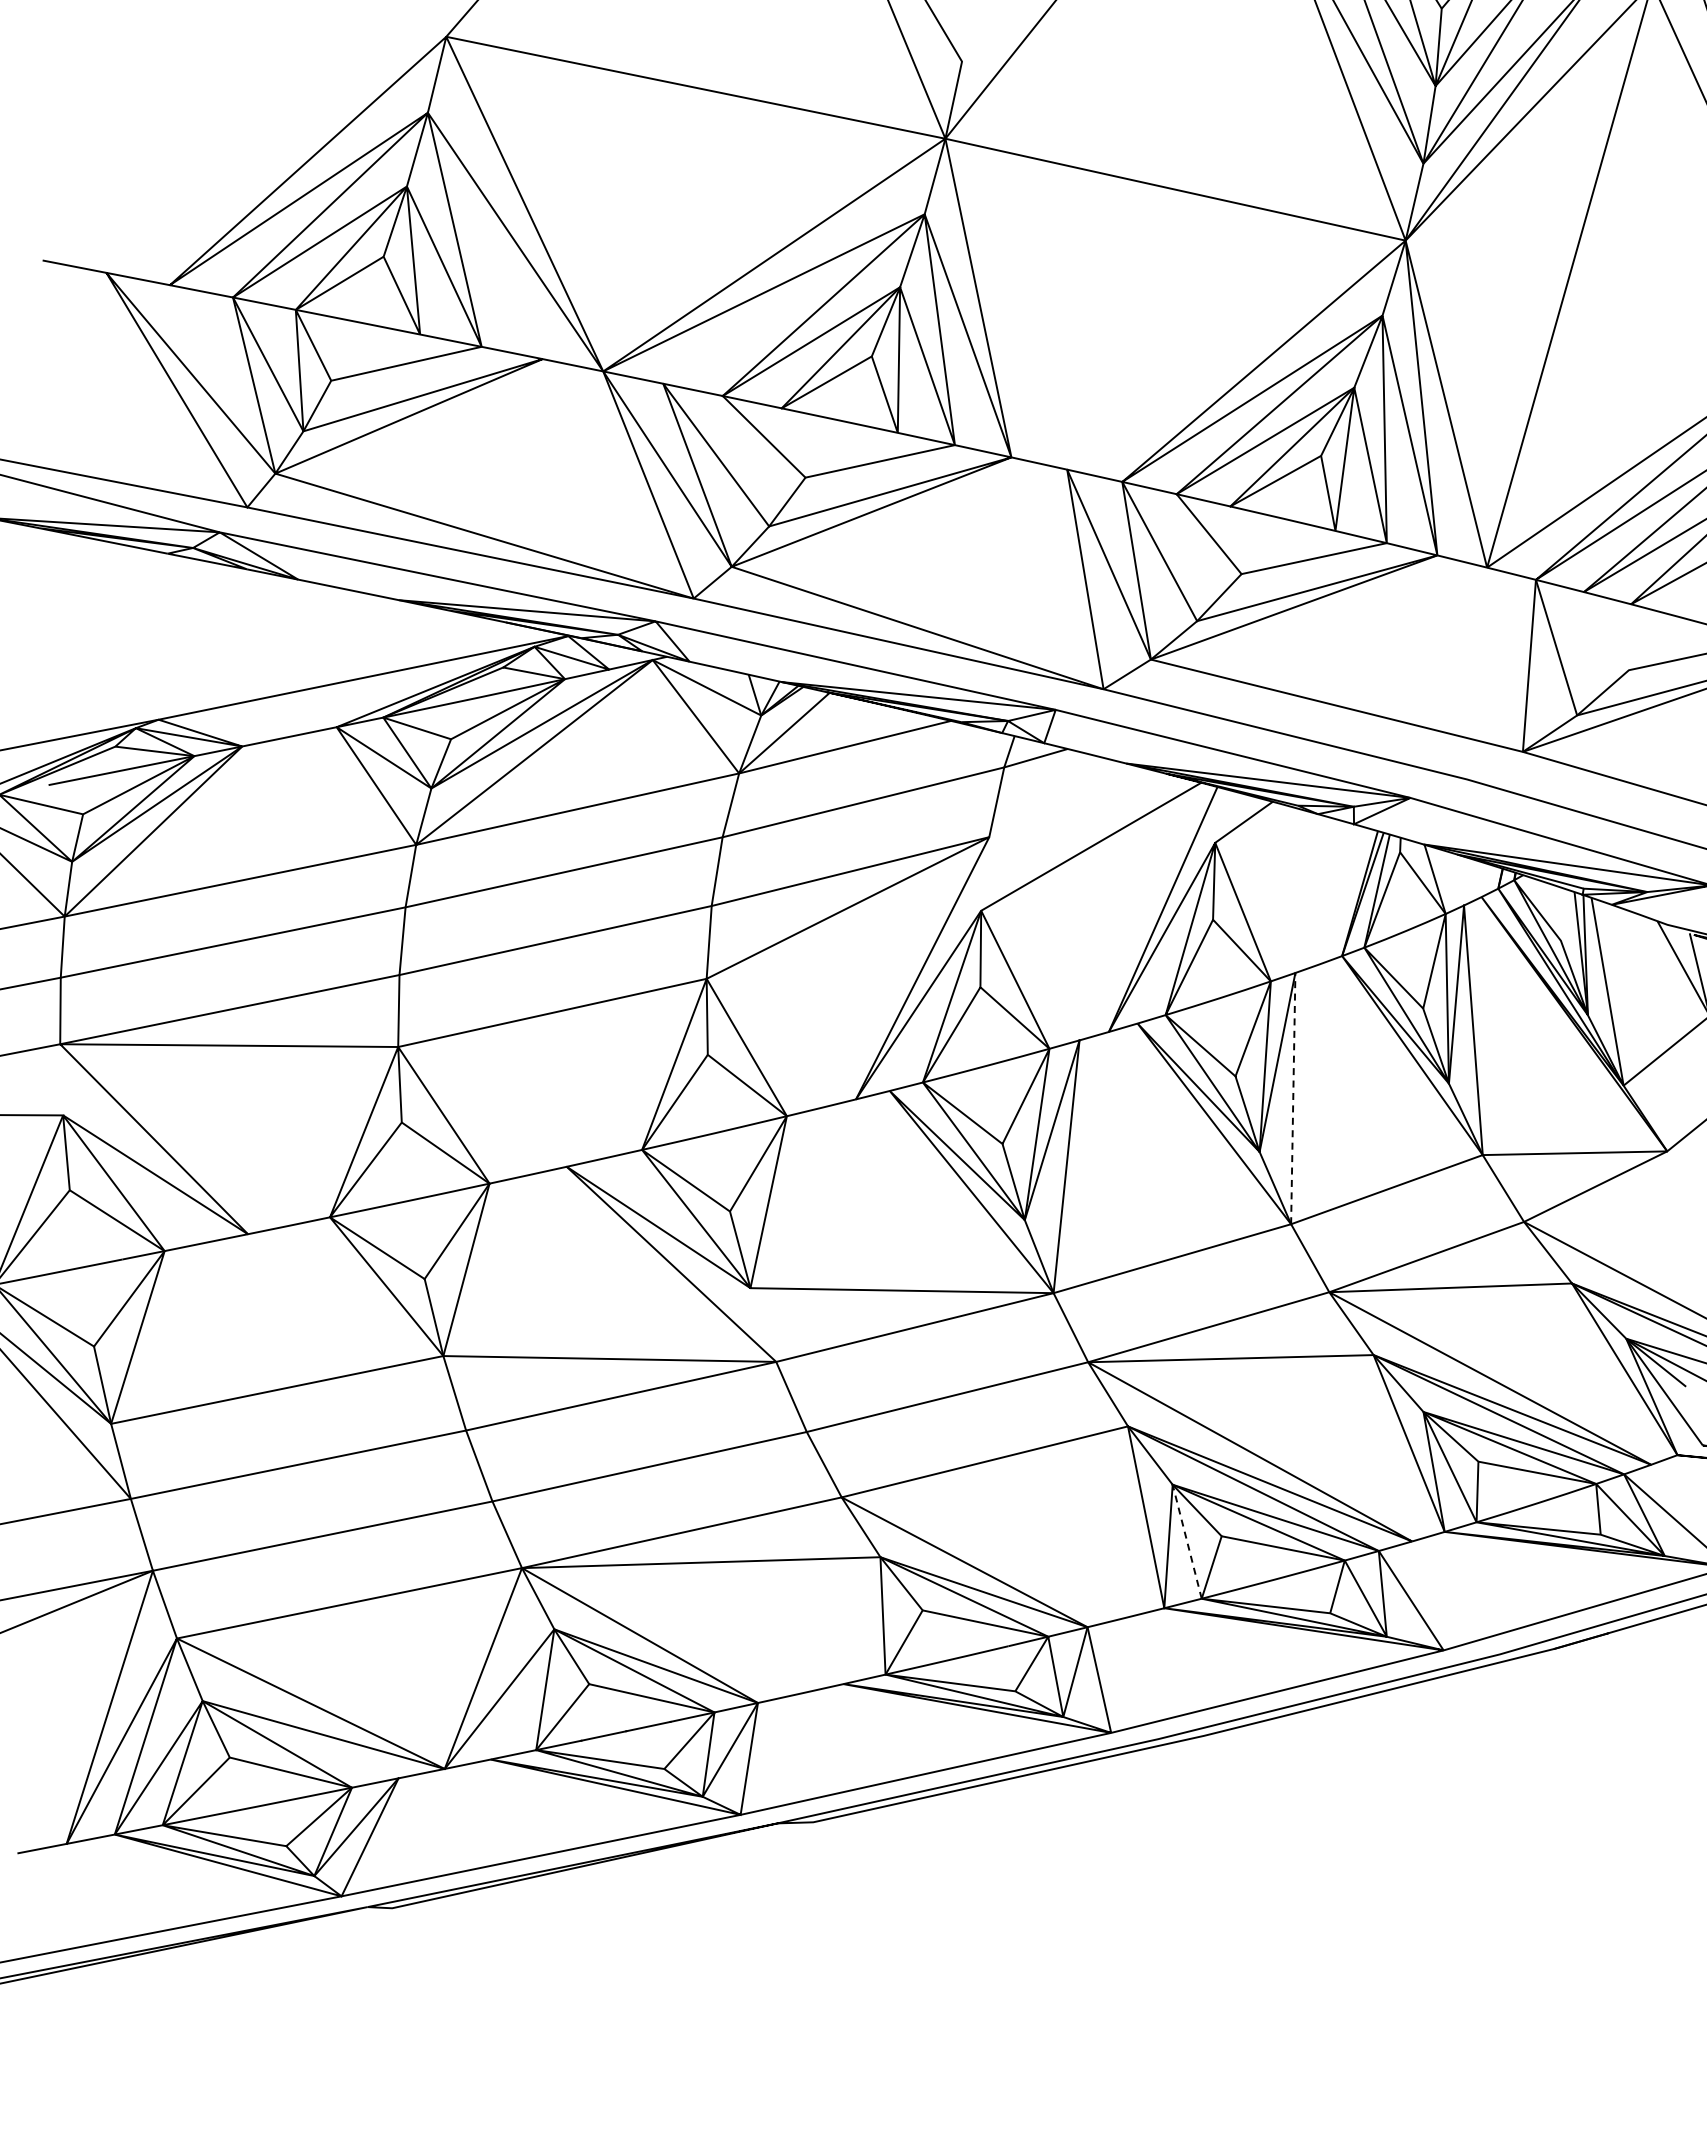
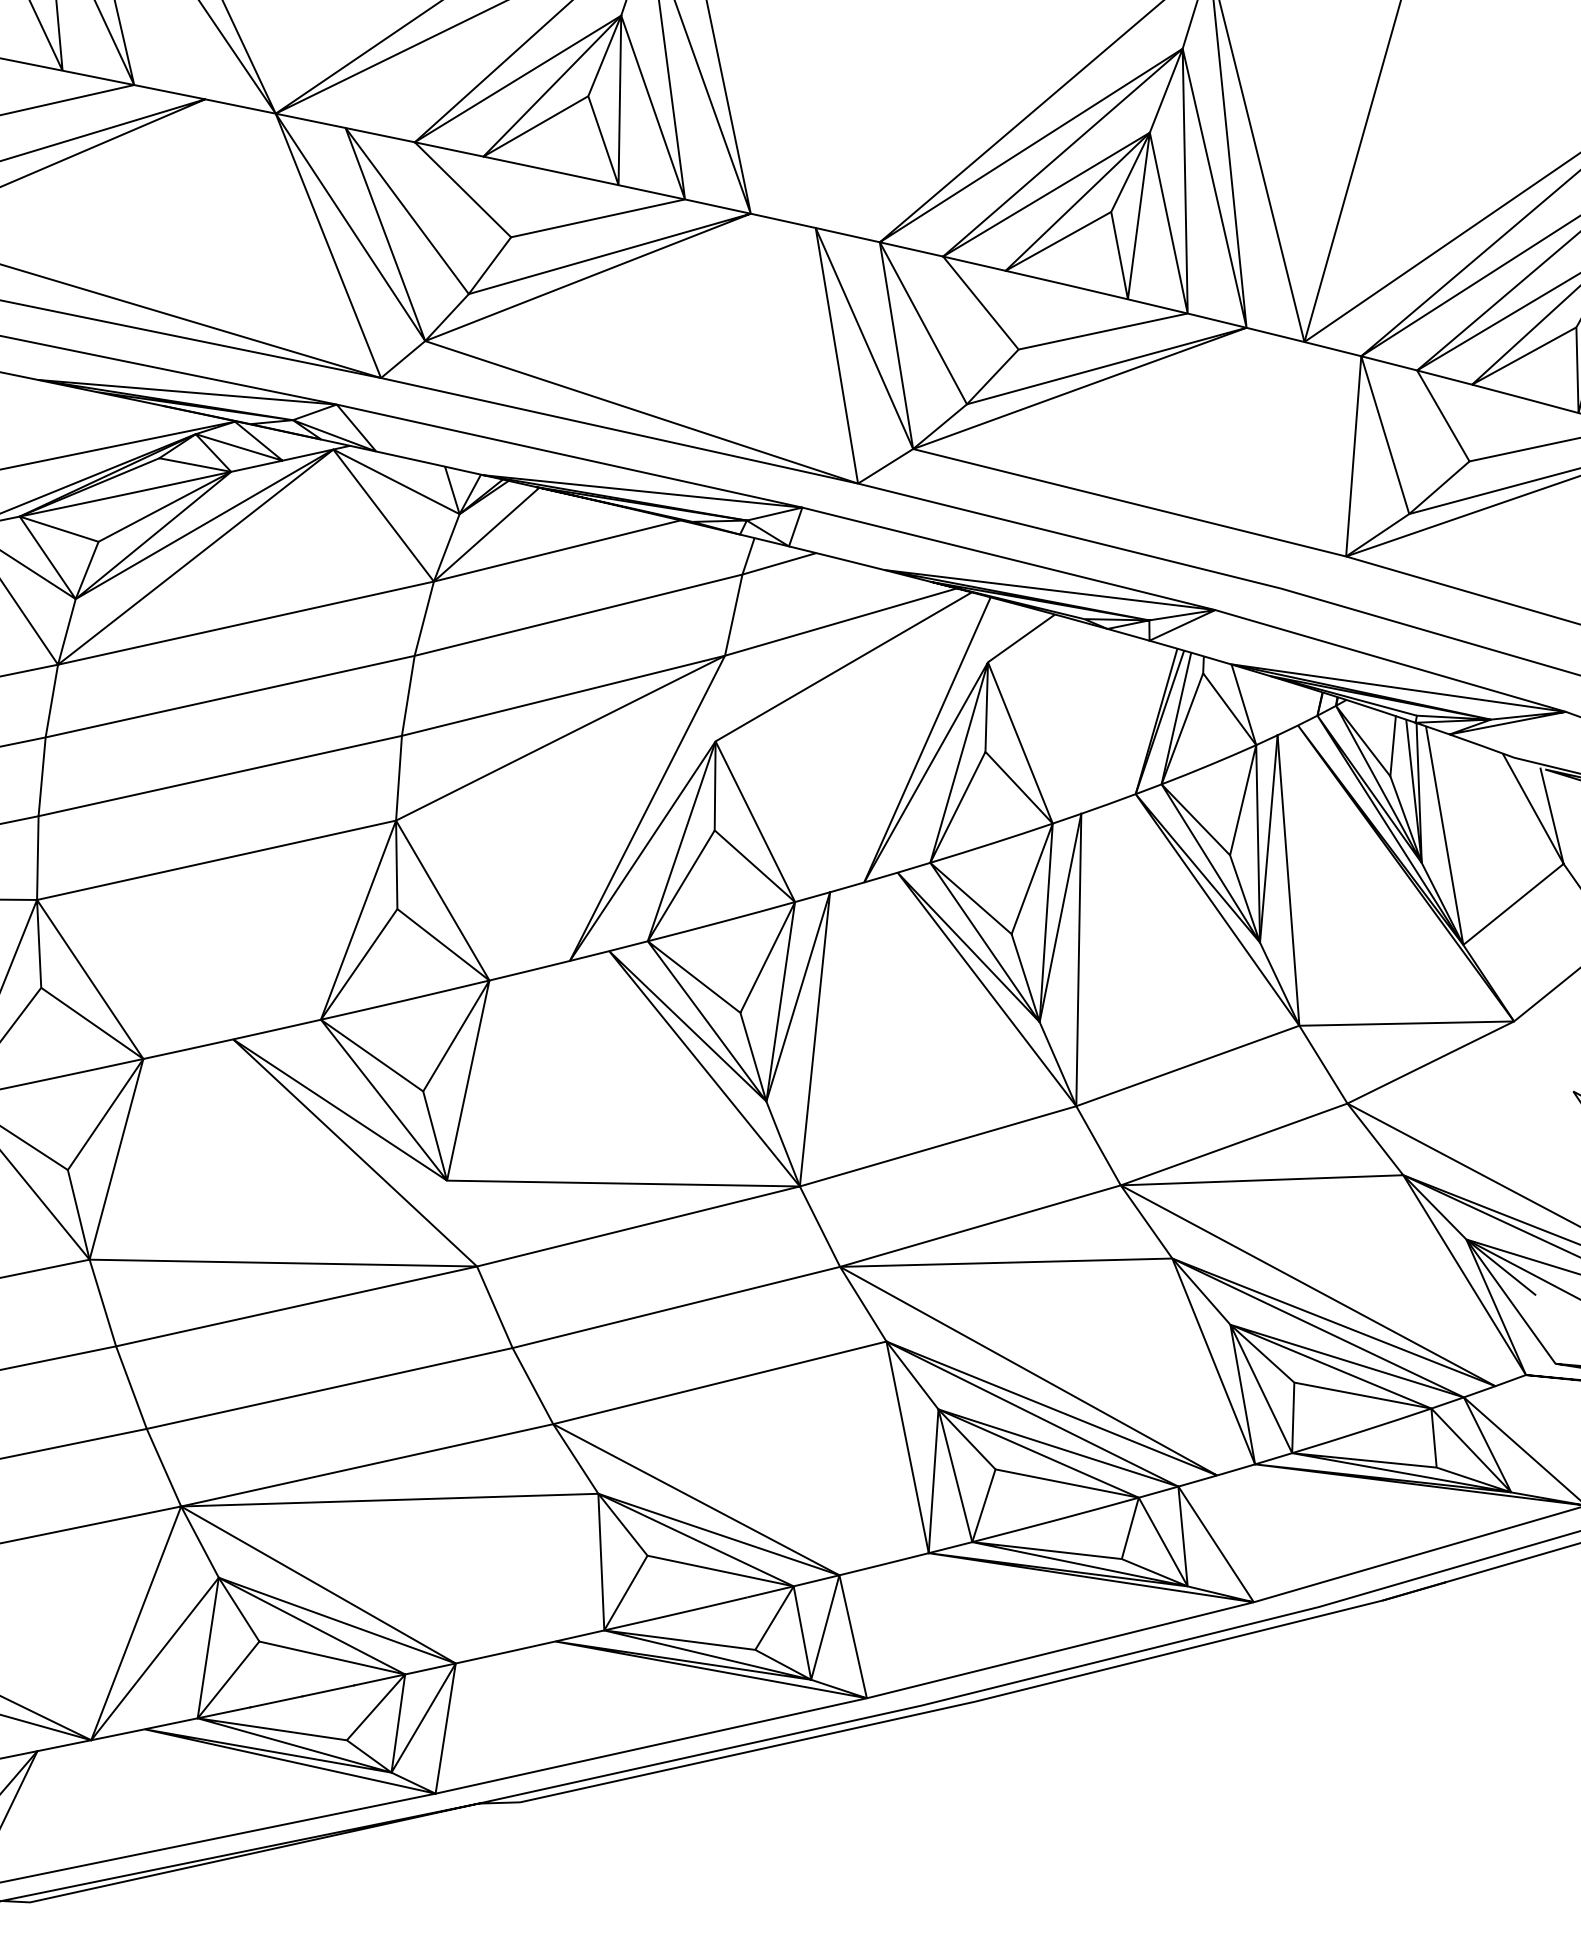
line: (1605, 631) -> (1442, 416), added
line: (1088, 808) -> (840, 622), added
line: (1562, 914) -> (1392, 745), added
line: (1293, 1098) -> (1079, 959), dashed -> solid
line: (1187, 1541) -> (955, 1475), dashed -> solid

